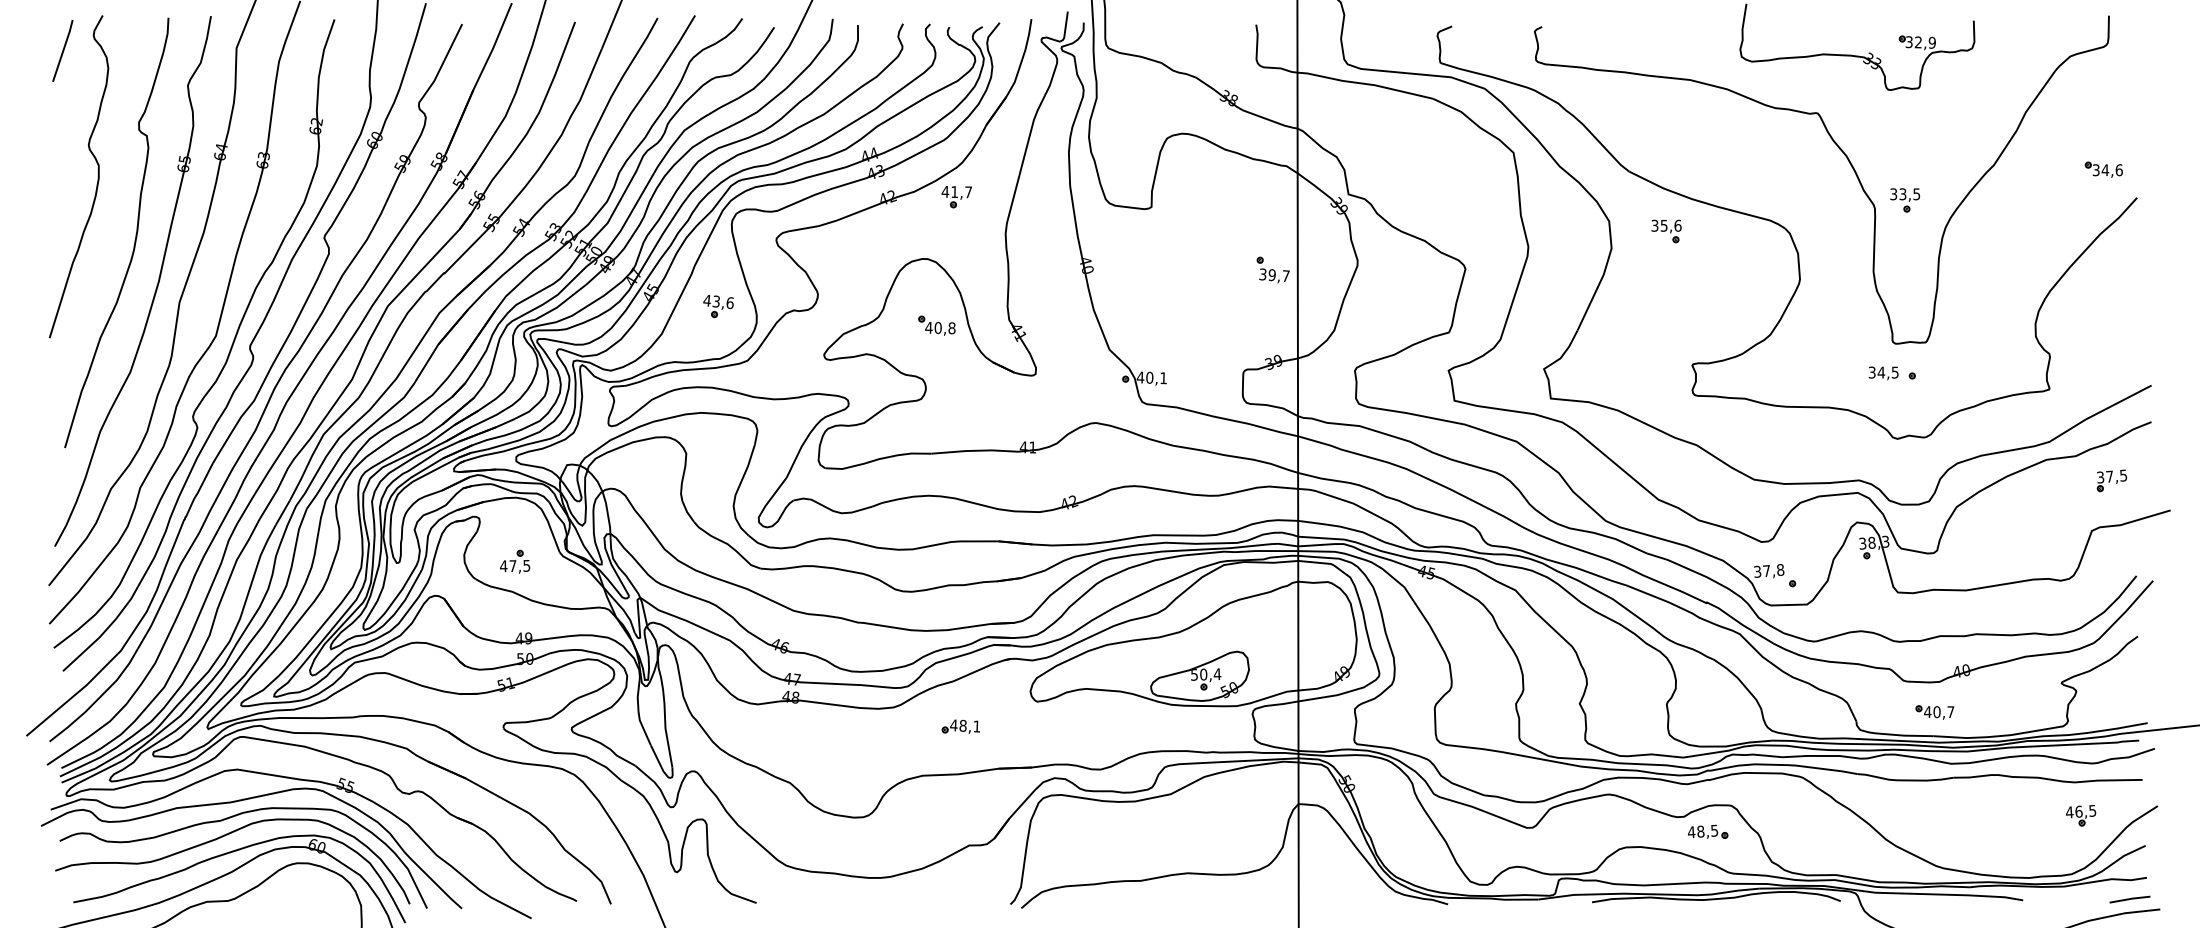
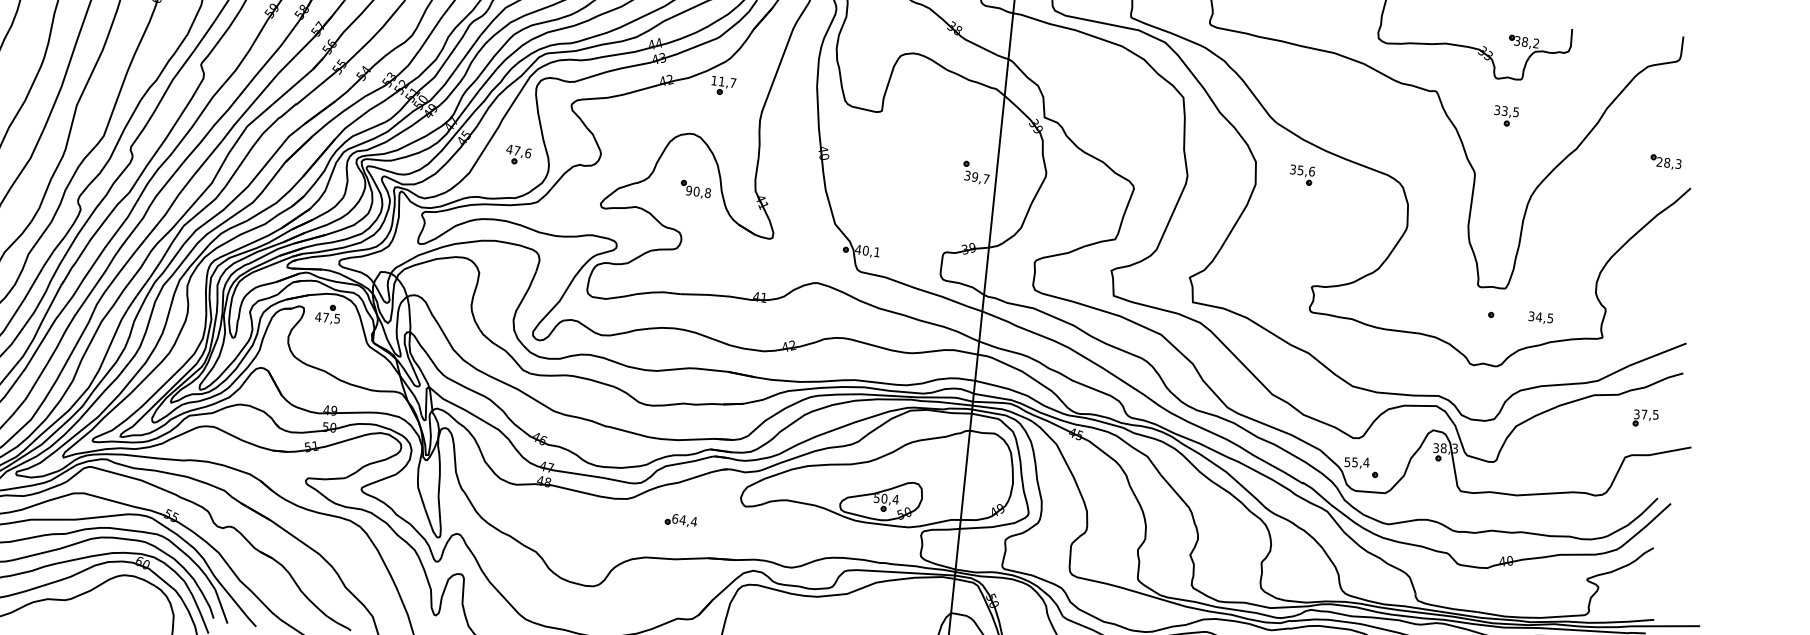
text: (1924, 42) -> (1529, 42), 32,9 -> 38,2
text: (2107, 170) -> (1668, 163), 34,6 -> 28,3
text: (945, 191) -> (714, 80), 41,7 -> 11,7
part: (1905, 200) -> (1506, 116), moved
text: (716, 301) -> (517, 150), 43,6 -> 47,6
text: (928, 327) -> (688, 190), 40,8 -> 90,8
text: (1883, 373) -> (1540, 318), moved
part: (515, 561) -> (328, 314), moved
text: (1769, 570) -> (1357, 462), 37,8 -> 55,4
part: (1934, 712) -> (1480, 592), removed
text: (965, 725) -> (684, 519), 48,1 -> 64,4

